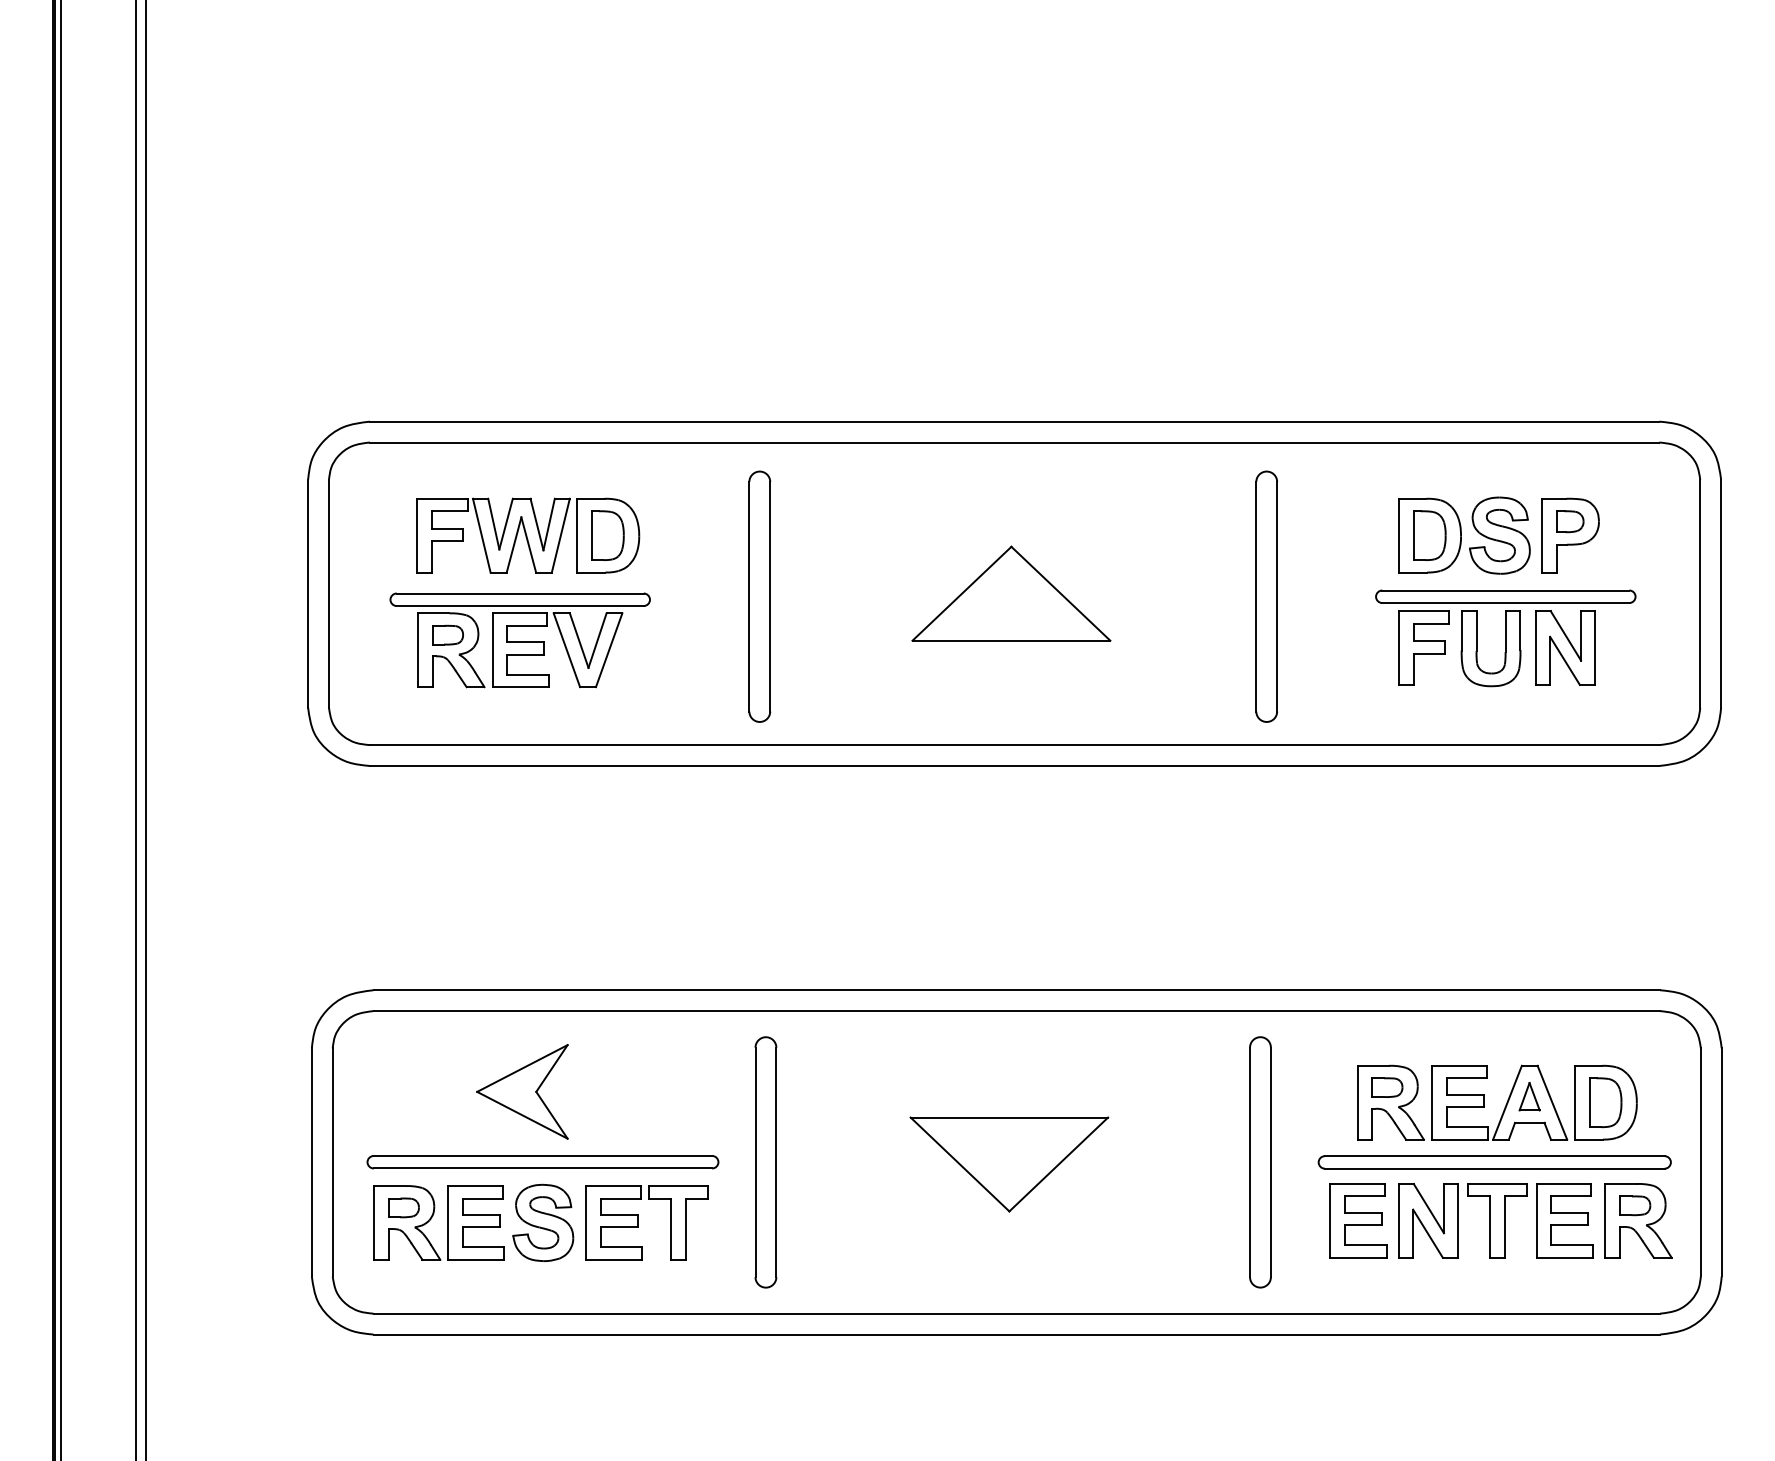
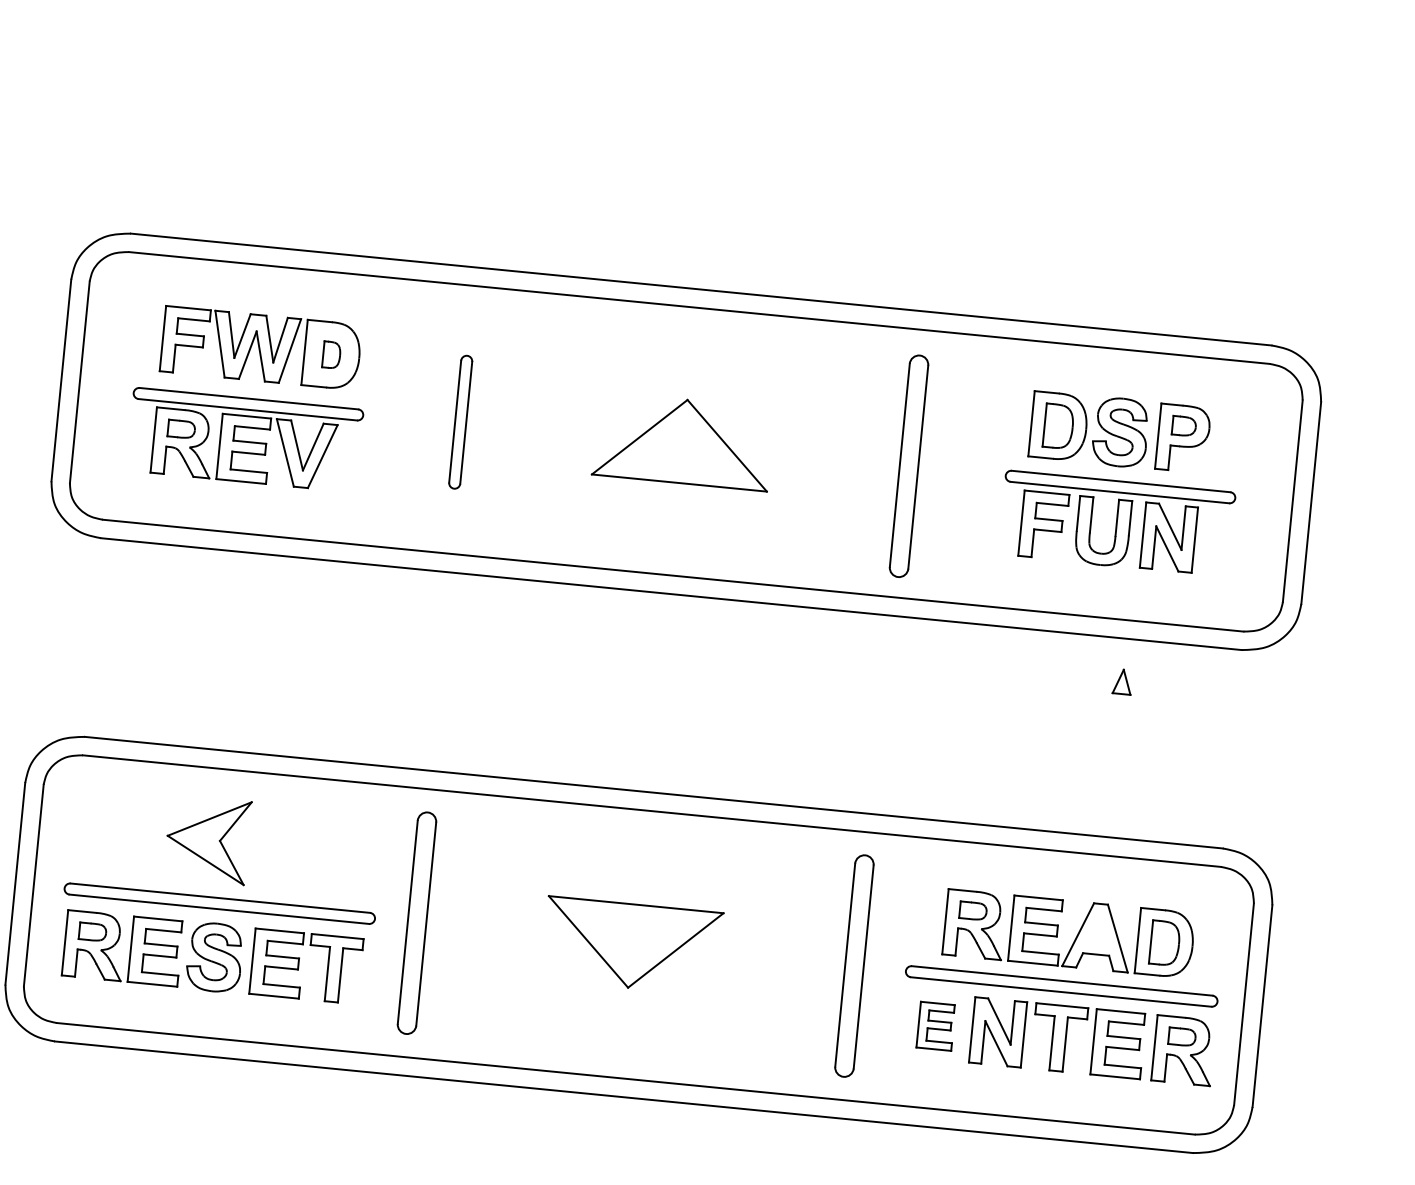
part: (607, 535) -> (331, 354), size x0.6
part: (759, 596) -> (460, 422), size x0.6
part: (1529, 1096) -> (1122, 681), moved
part: (1358, 1220) -> (936, 1026), size x0.7

